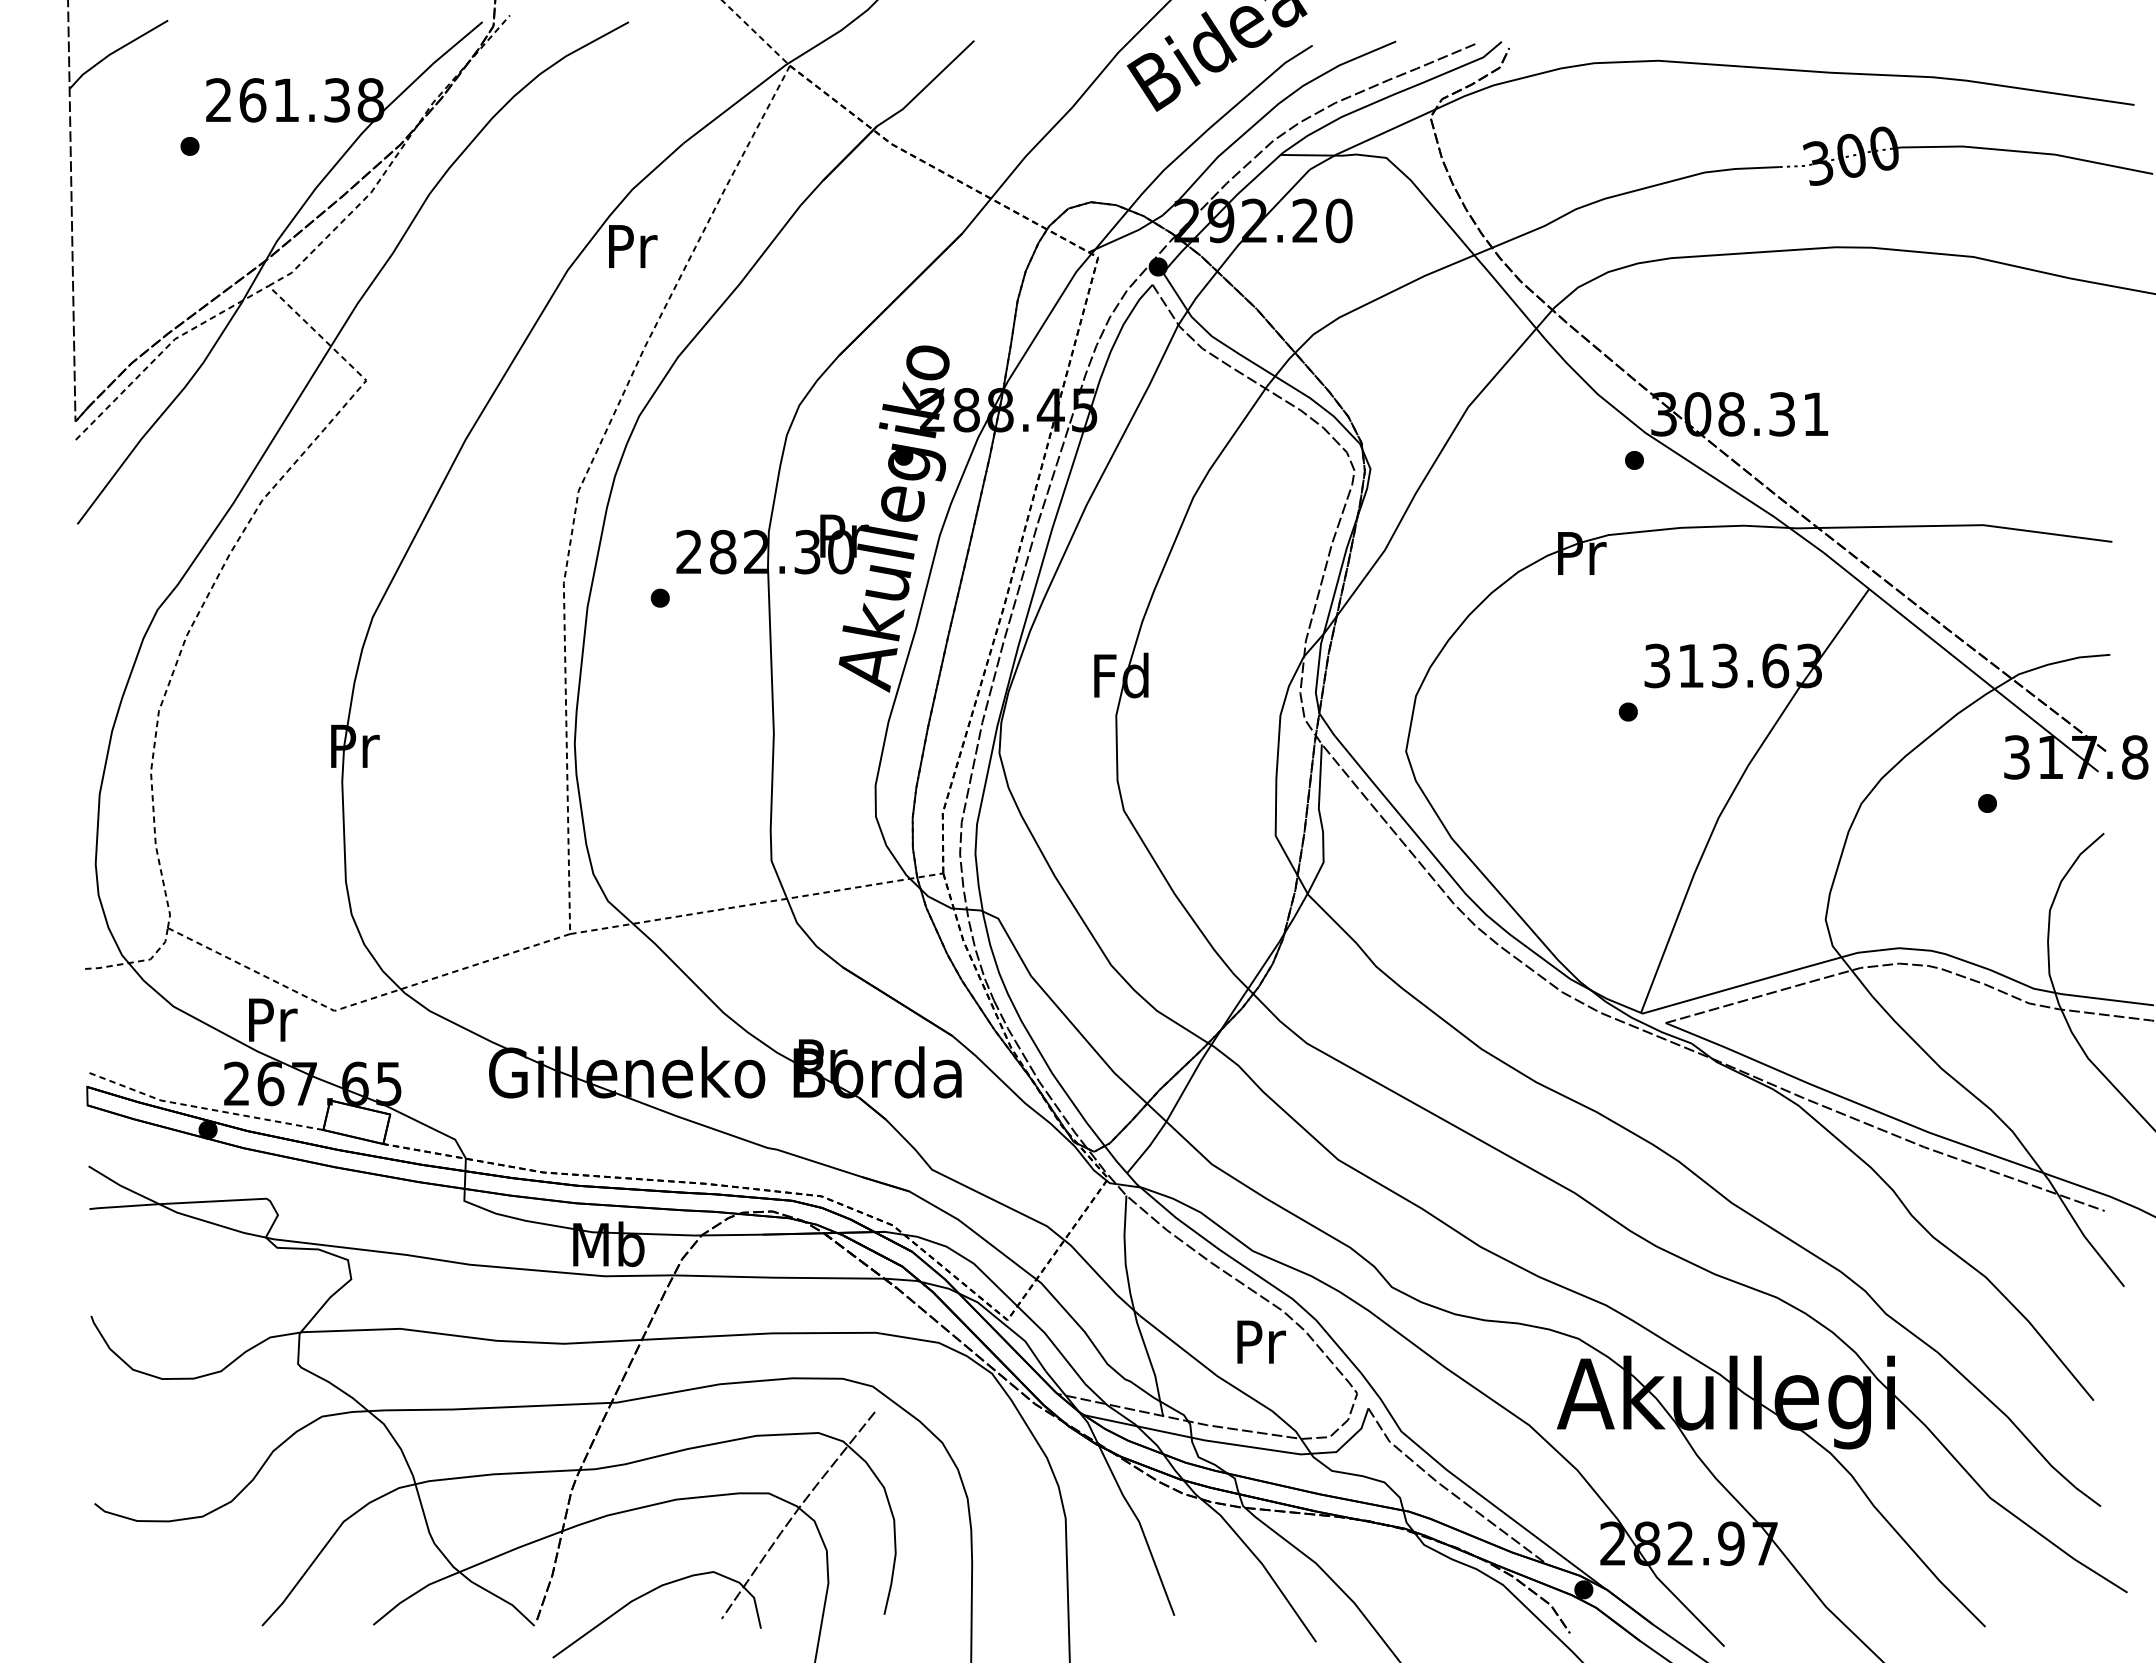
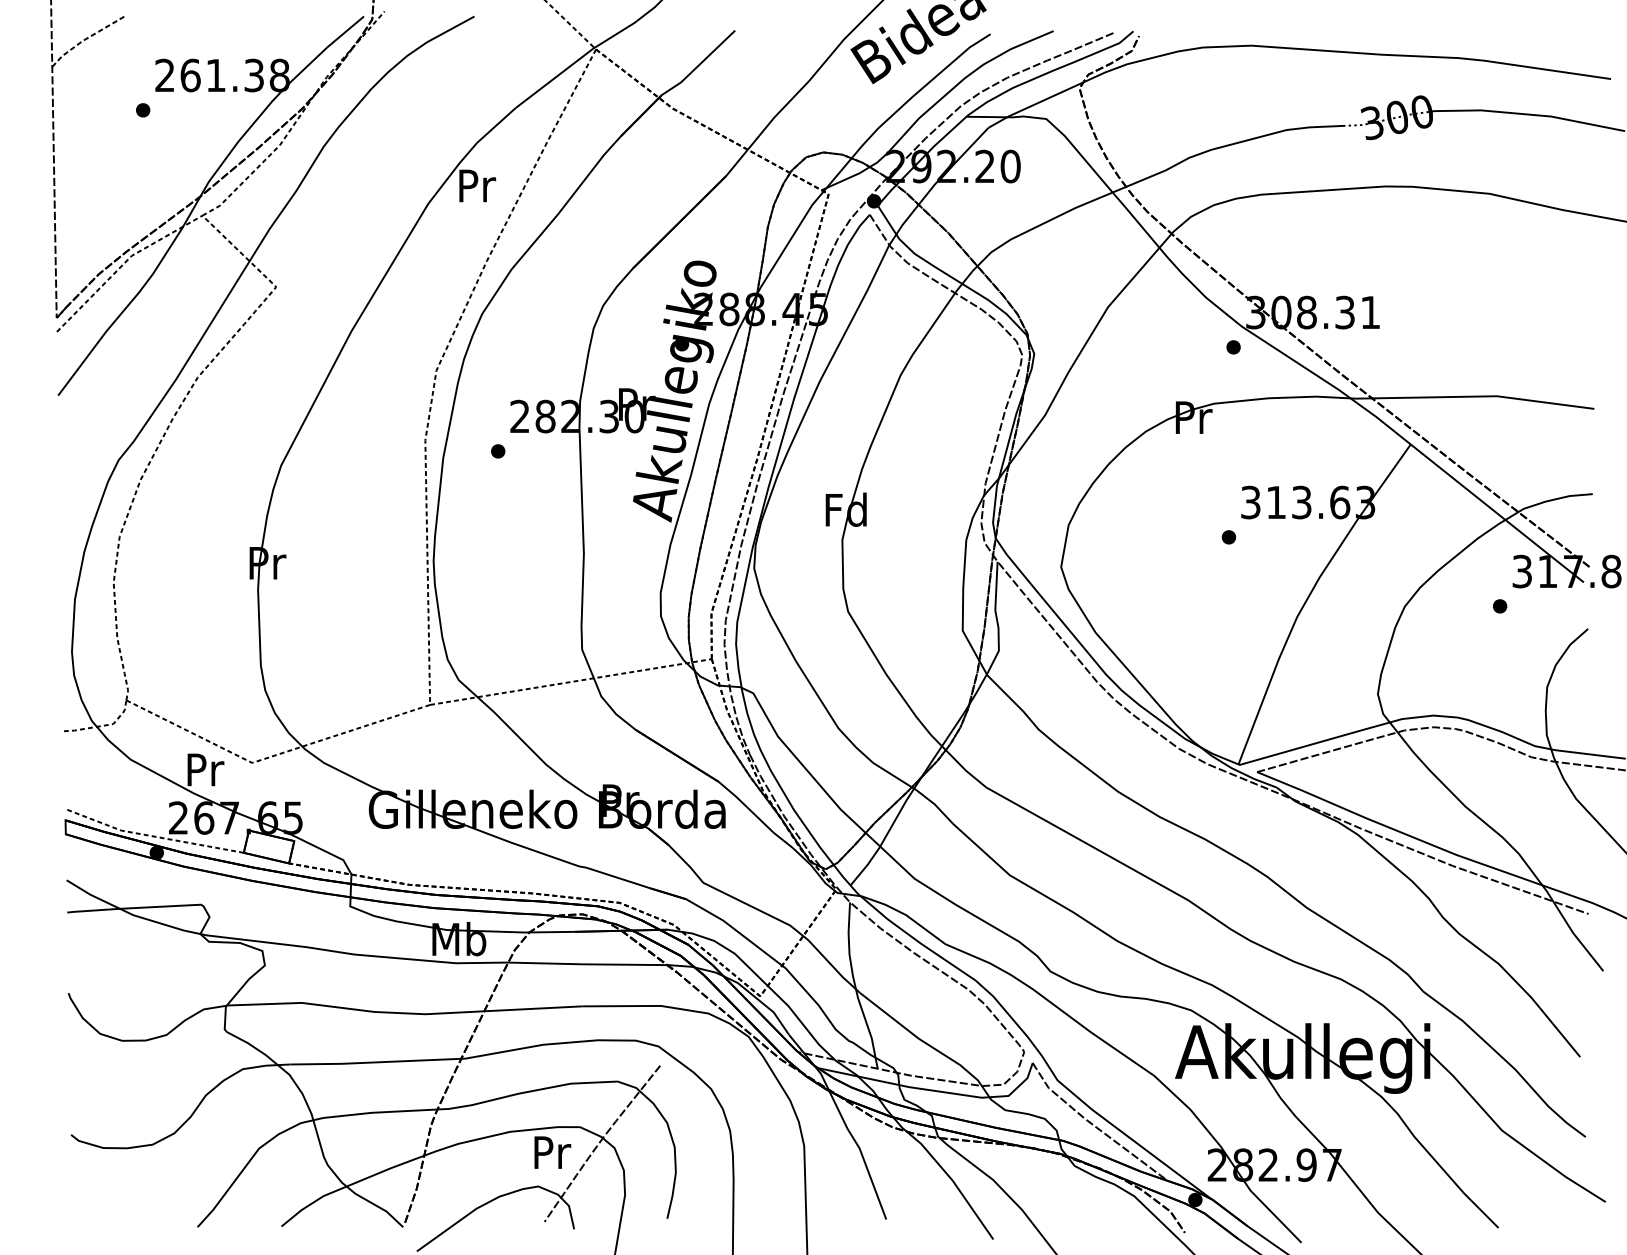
line: (114, 51) -> (86, 38), solid -> dashed
text: (1261, 1341) -> (552, 1152), moved

